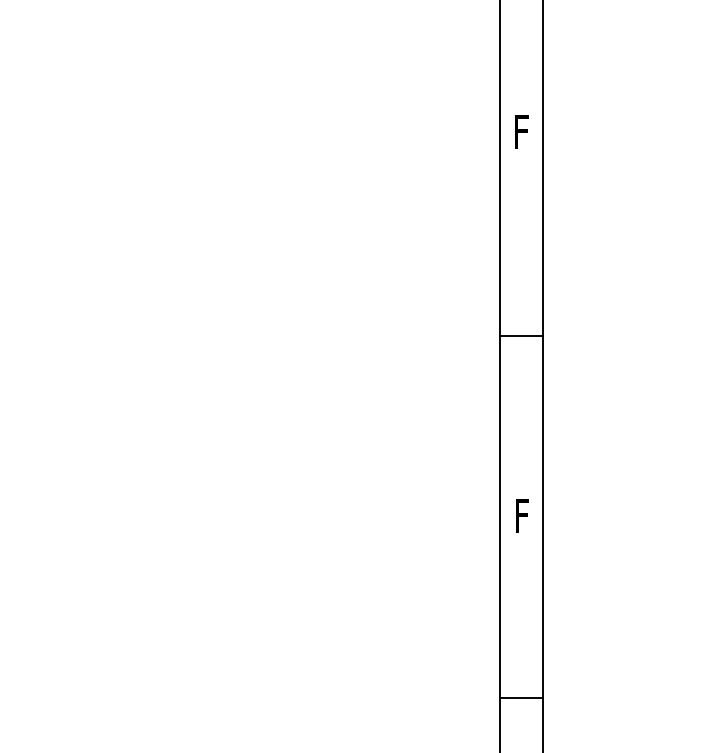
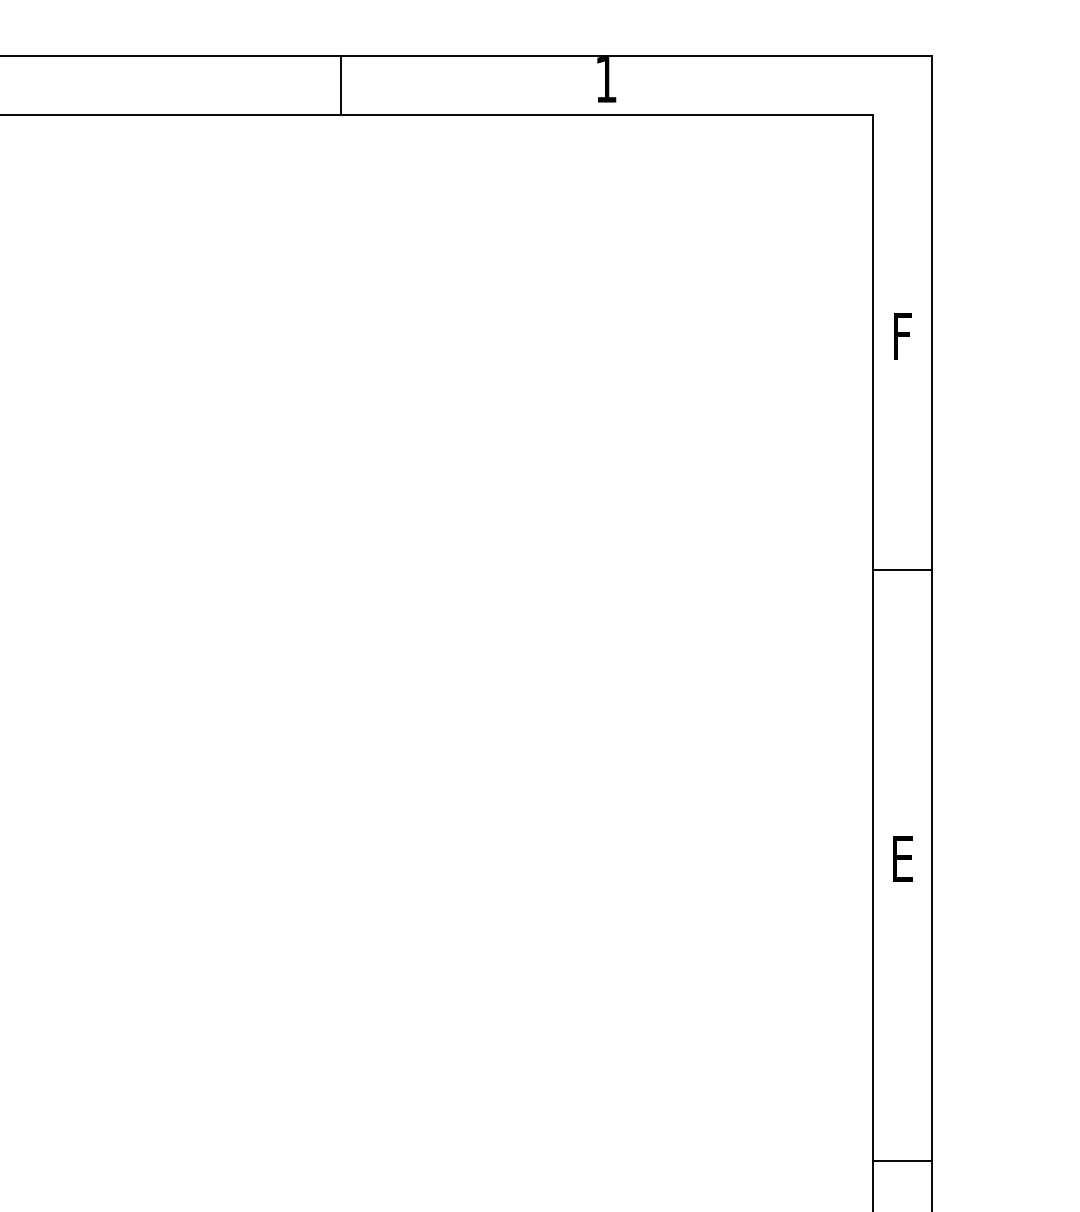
line: (521, 336) -> (901, 570), moved
text: (521, 515) -> (902, 858), F -> E
line: (521, 698) -> (901, 1161), moved

